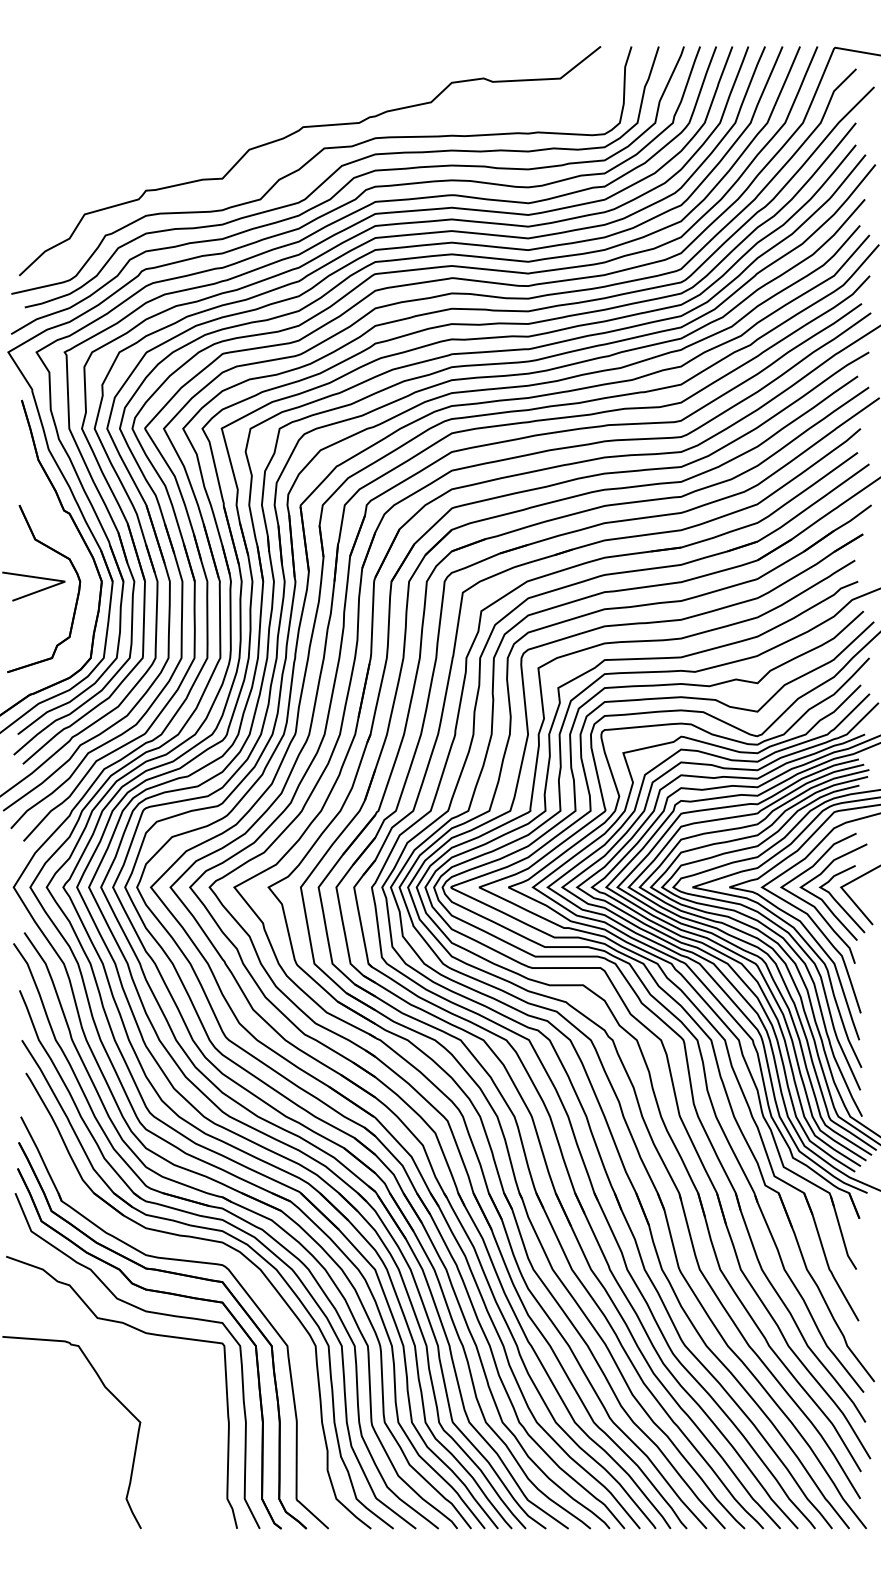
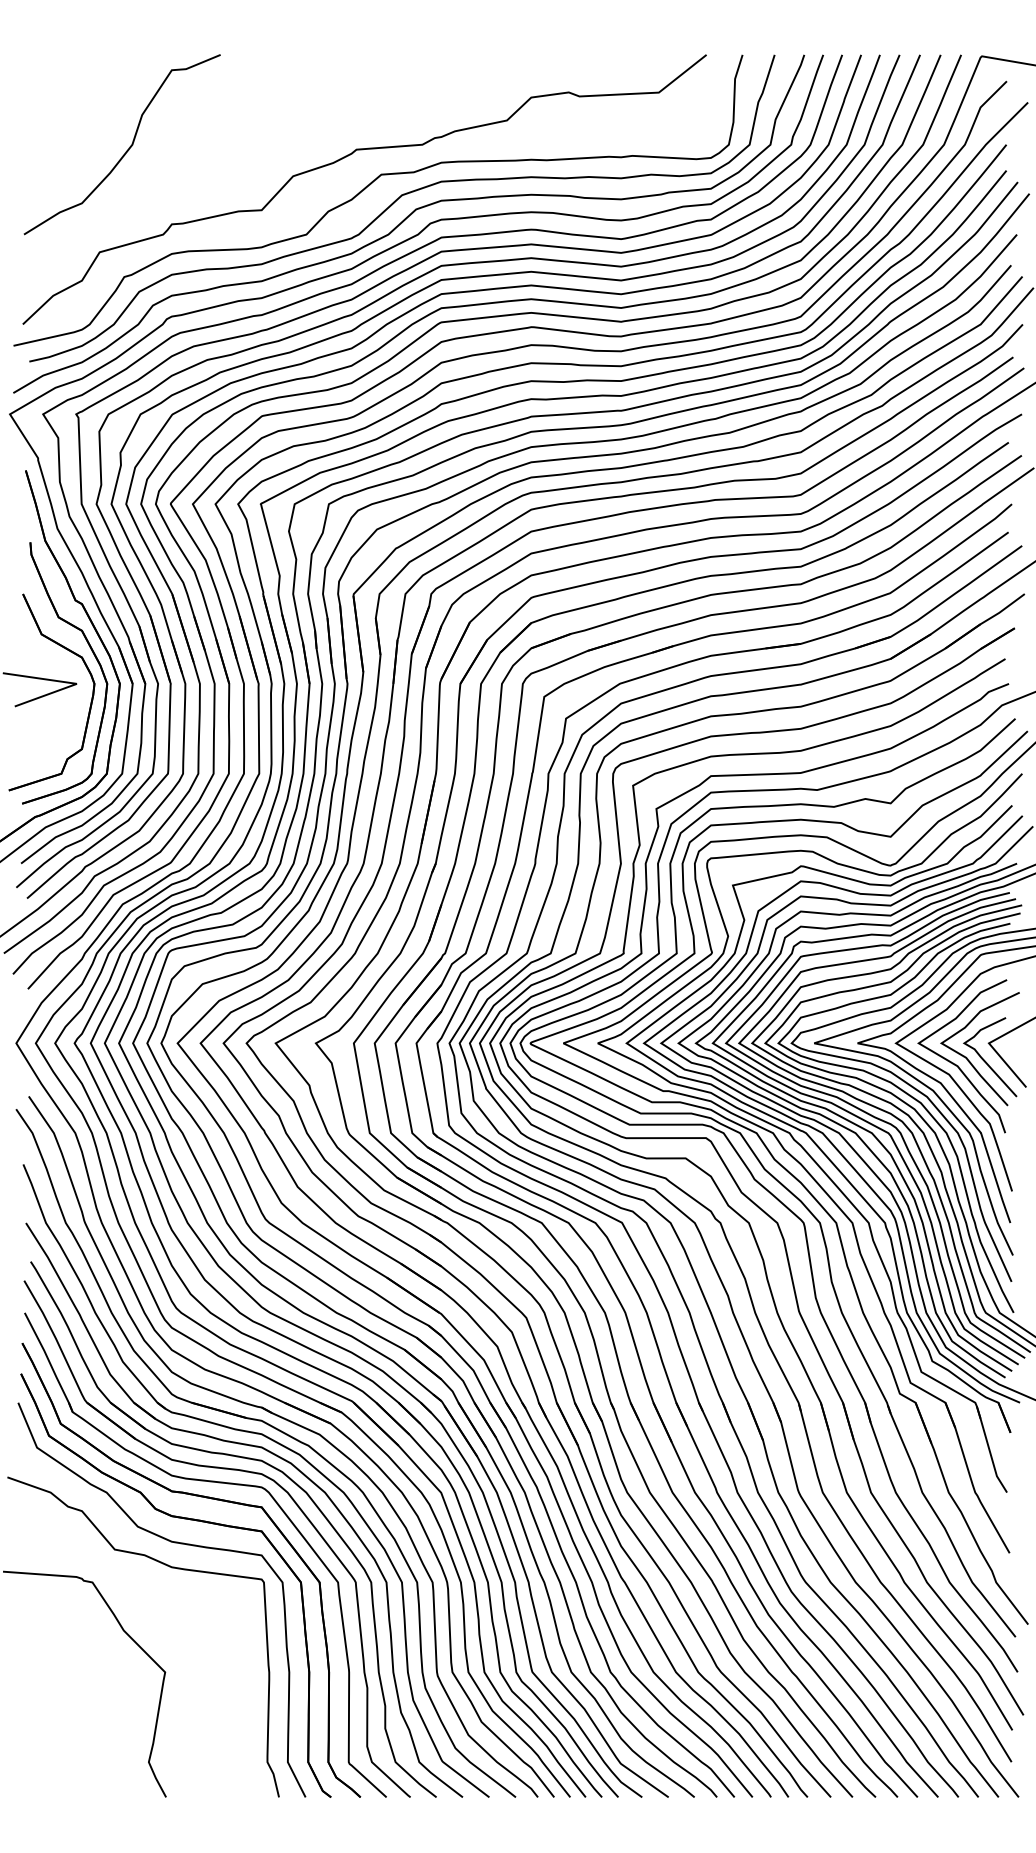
curve: (108, 127) -> (127, 149), added
part: (81, 560) -> (95, 658), added
part: (189, 1249) -> (222, 1469), added

